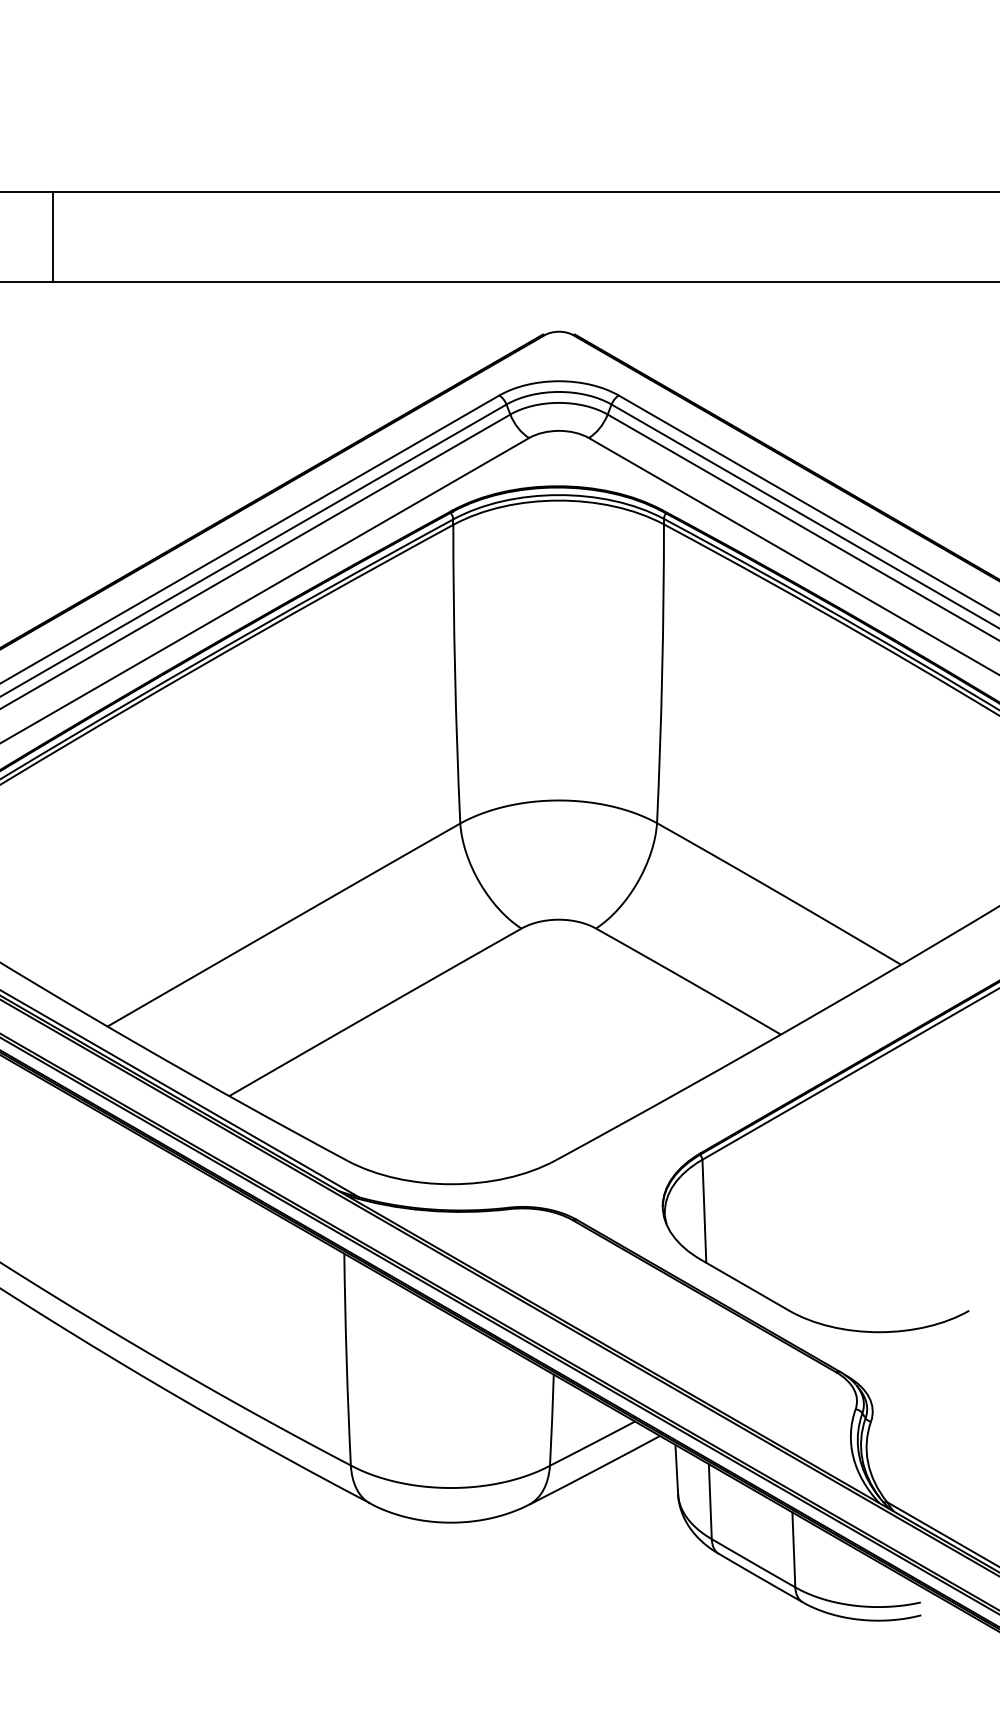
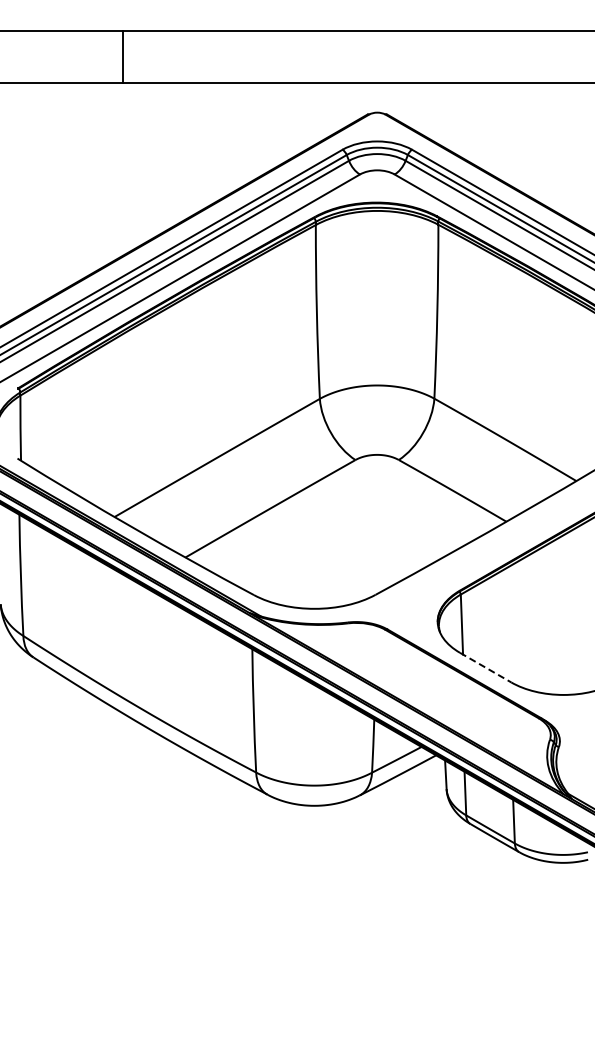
line: (52, 236) -> (122, 57), moved
line: (744, 1285) -> (485, 667), solid -> dashed

